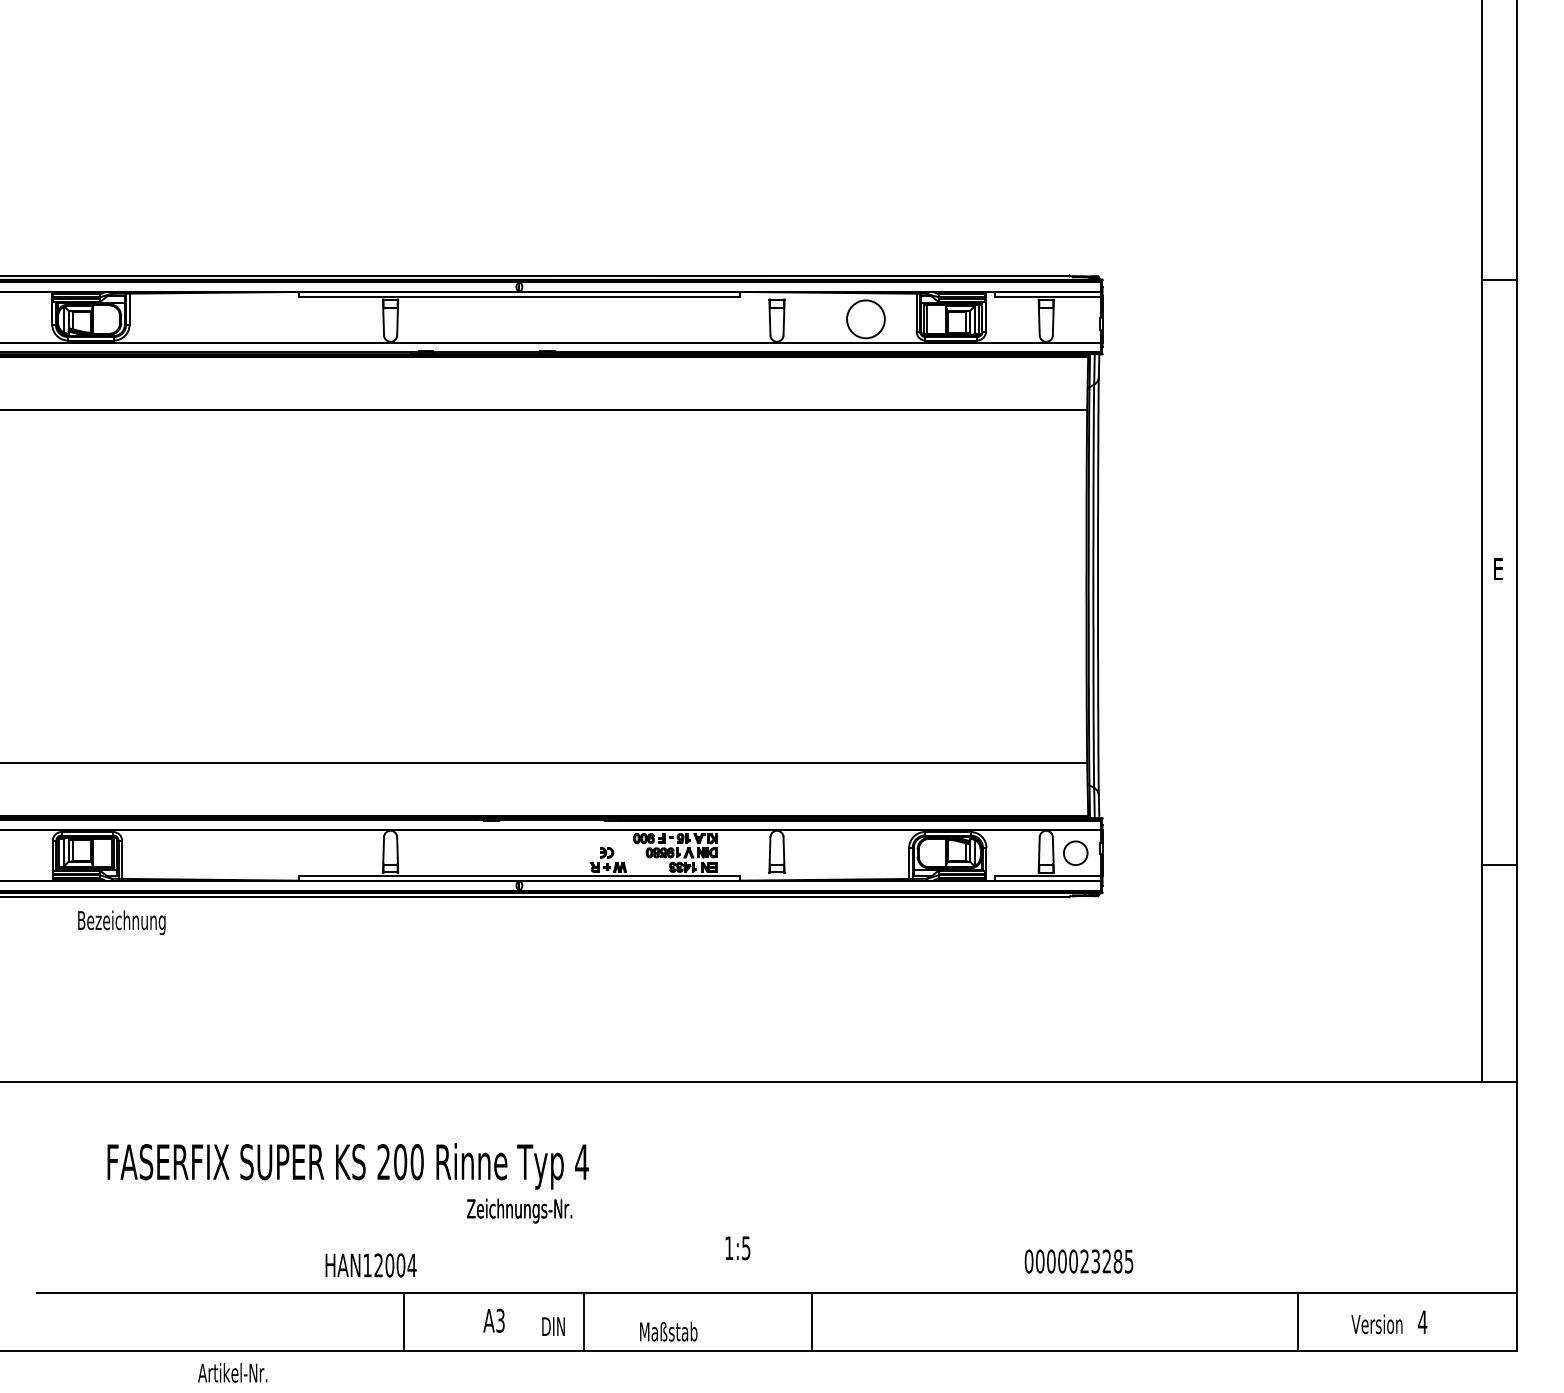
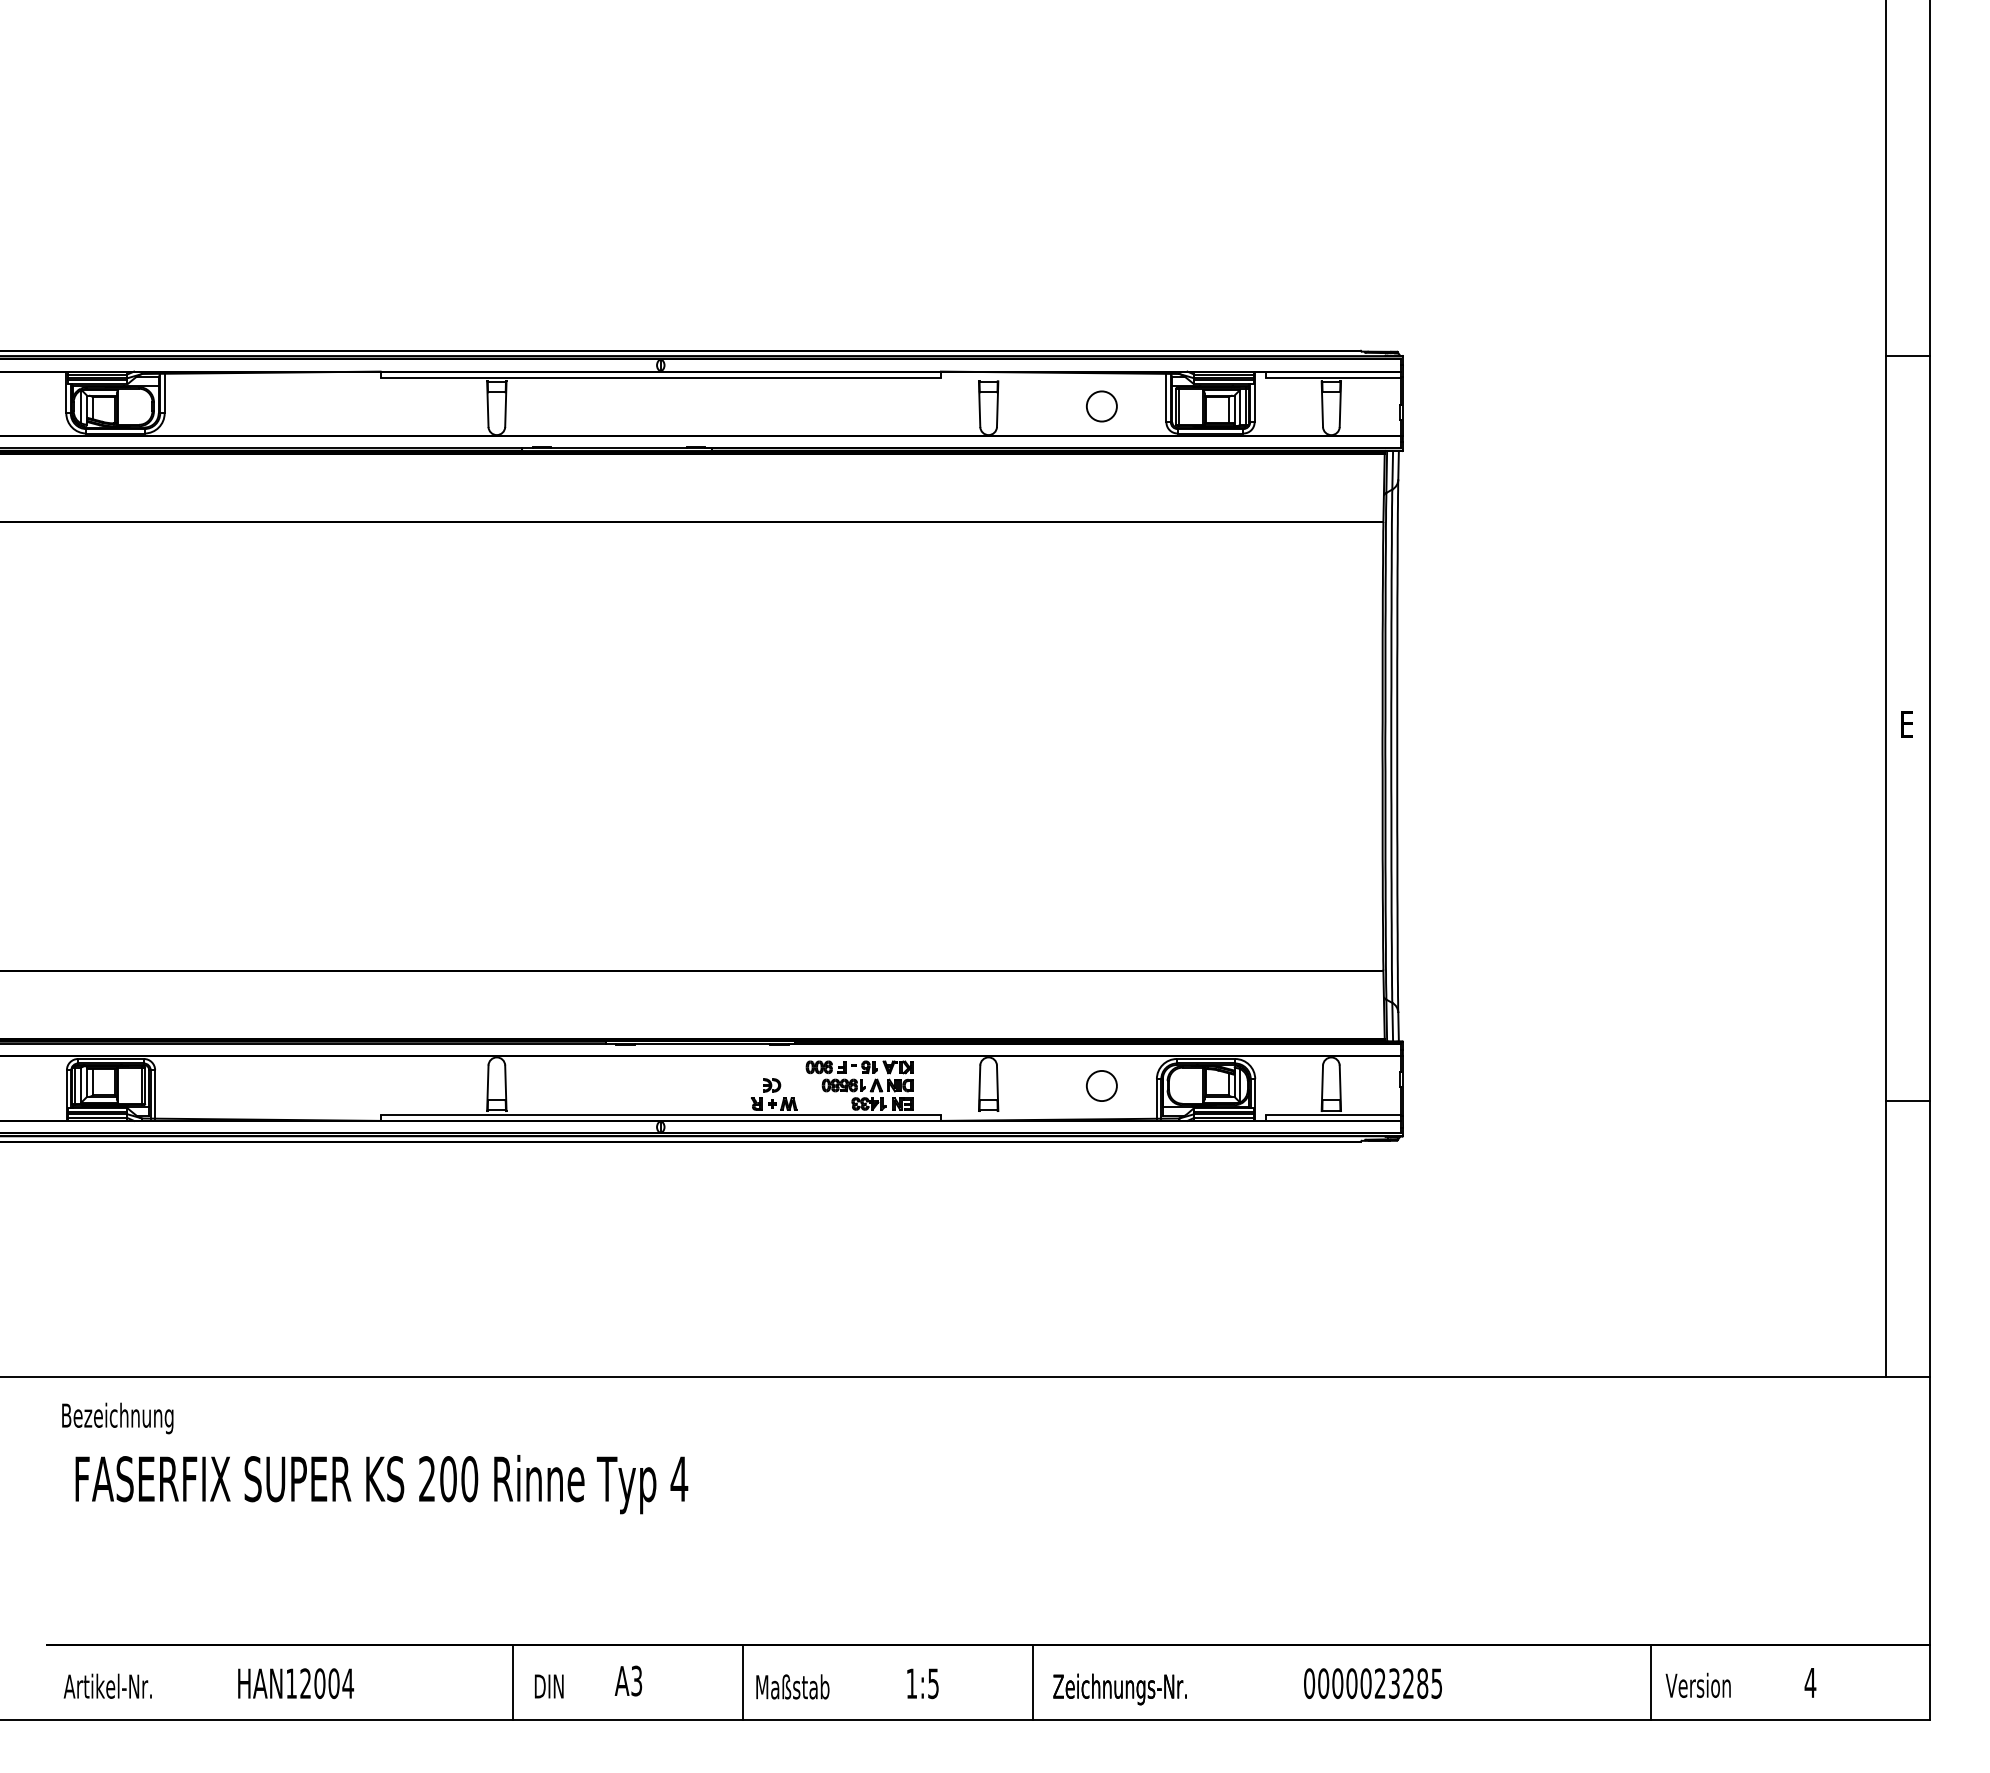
circle: (865, 319) -> (1101, 406), size x0.62
circle: (1075, 852) -> (1101, 1085), moved
text: (121, 922) -> (117, 1418), moved
text: (347, 1166) -> (381, 1484), moved
text: (519, 1211) -> (1119, 1689), moved
text: (737, 1248) -> (922, 1683), moved
text: (1078, 1261) -> (1372, 1683), moved
text: (371, 1265) -> (296, 1683), moved
text: (1376, 1323) -> (1697, 1684), moved
text: (553, 1326) -> (549, 1686), moved
text: (668, 1331) -> (792, 1686), moved
text: (232, 1372) -> (107, 1685), moved

